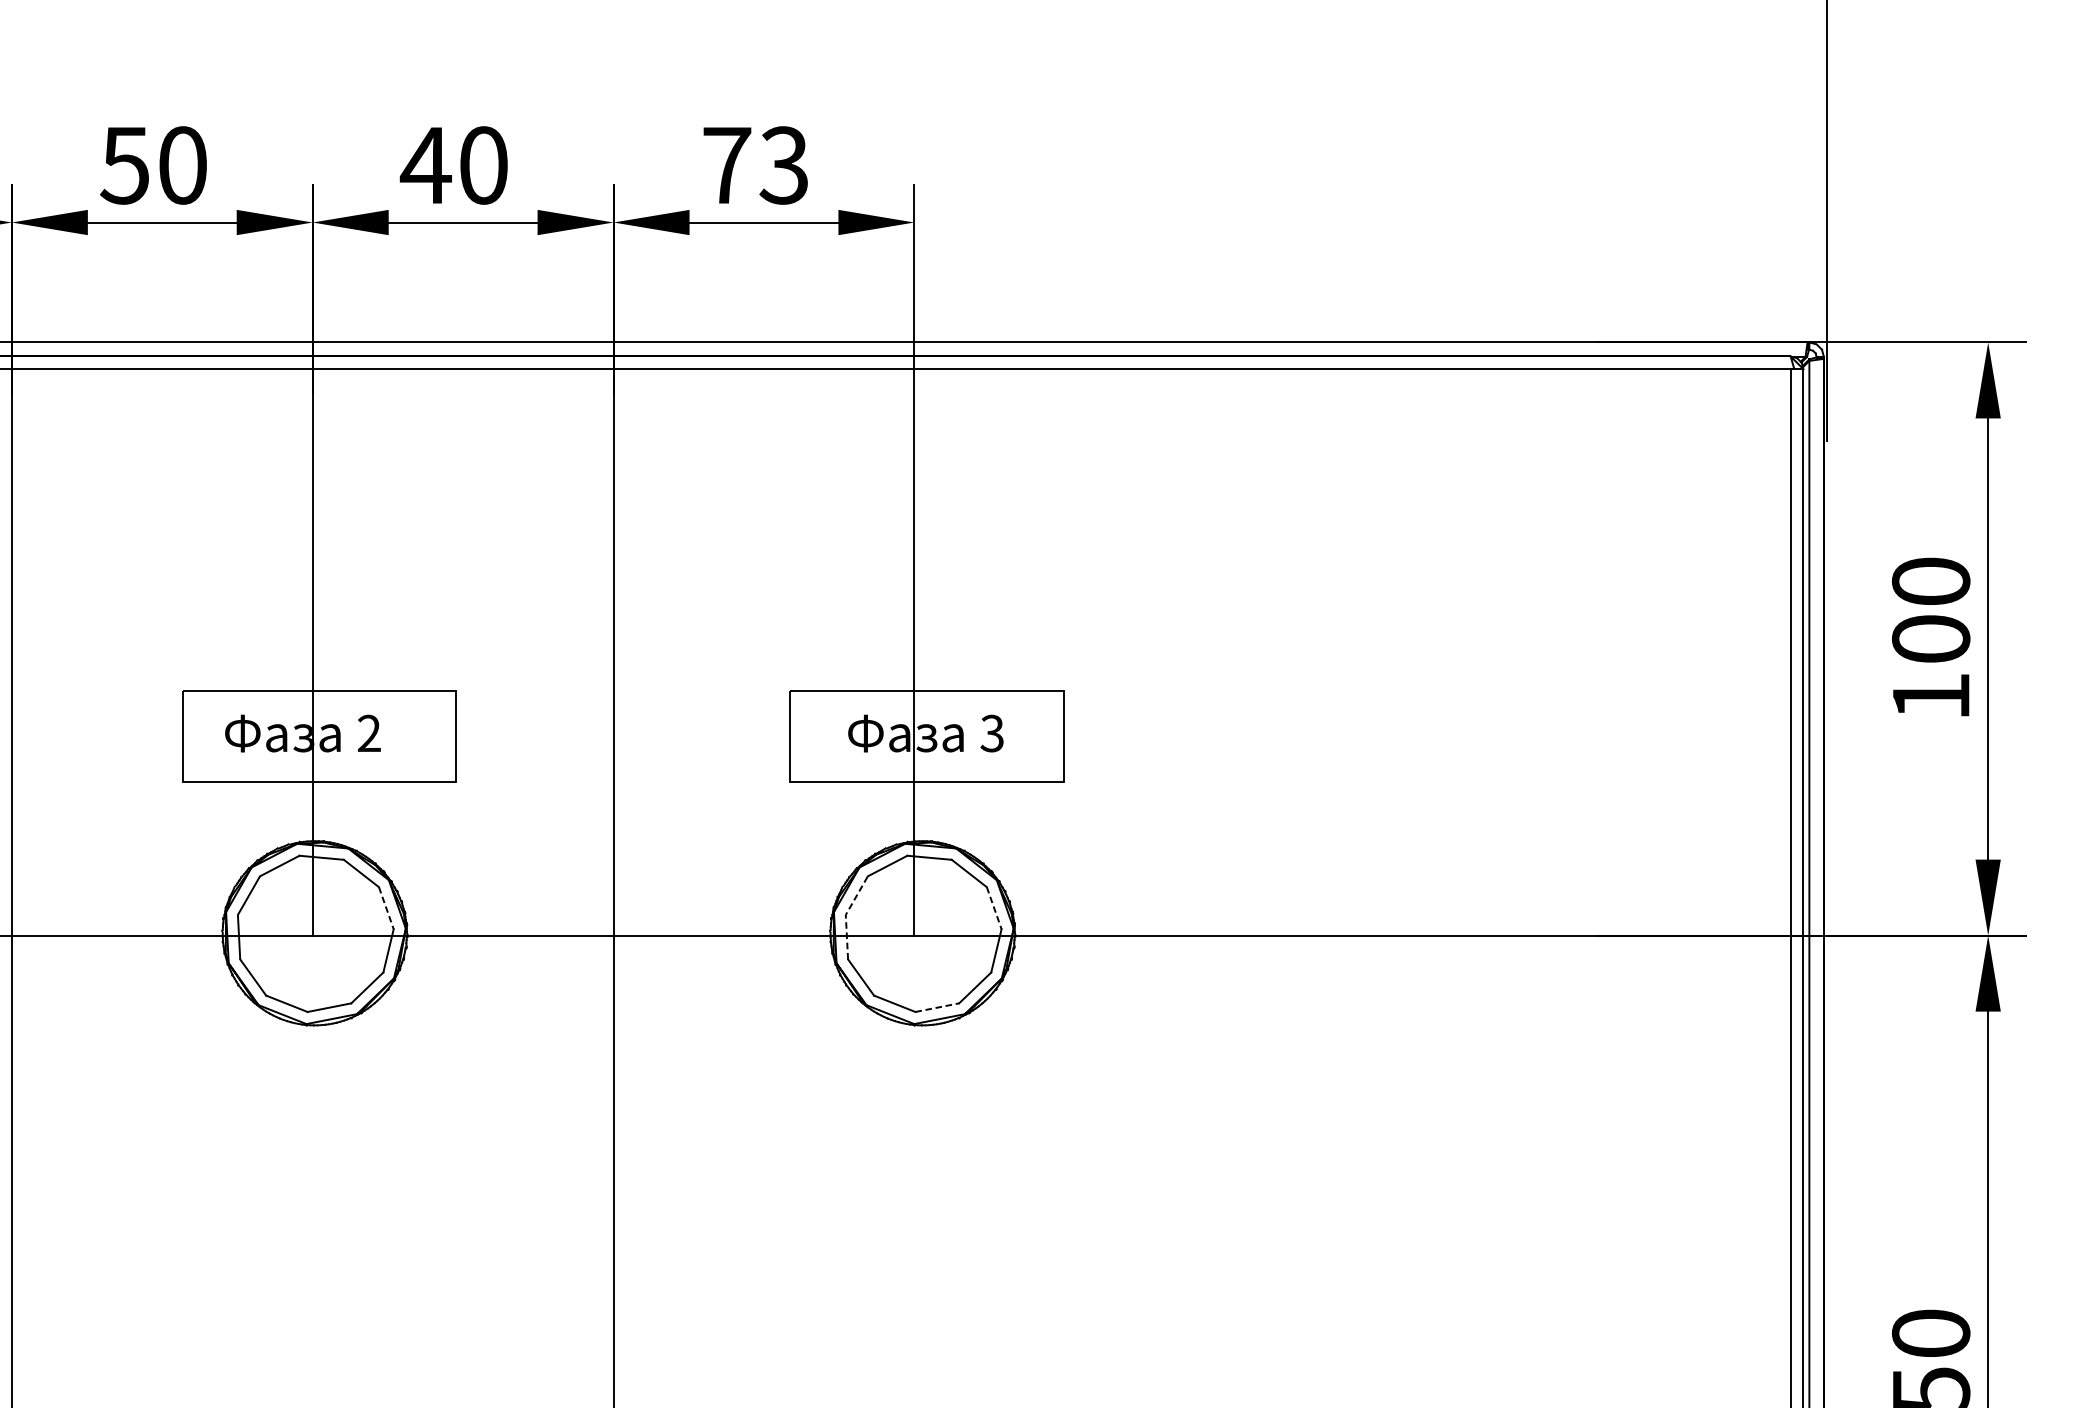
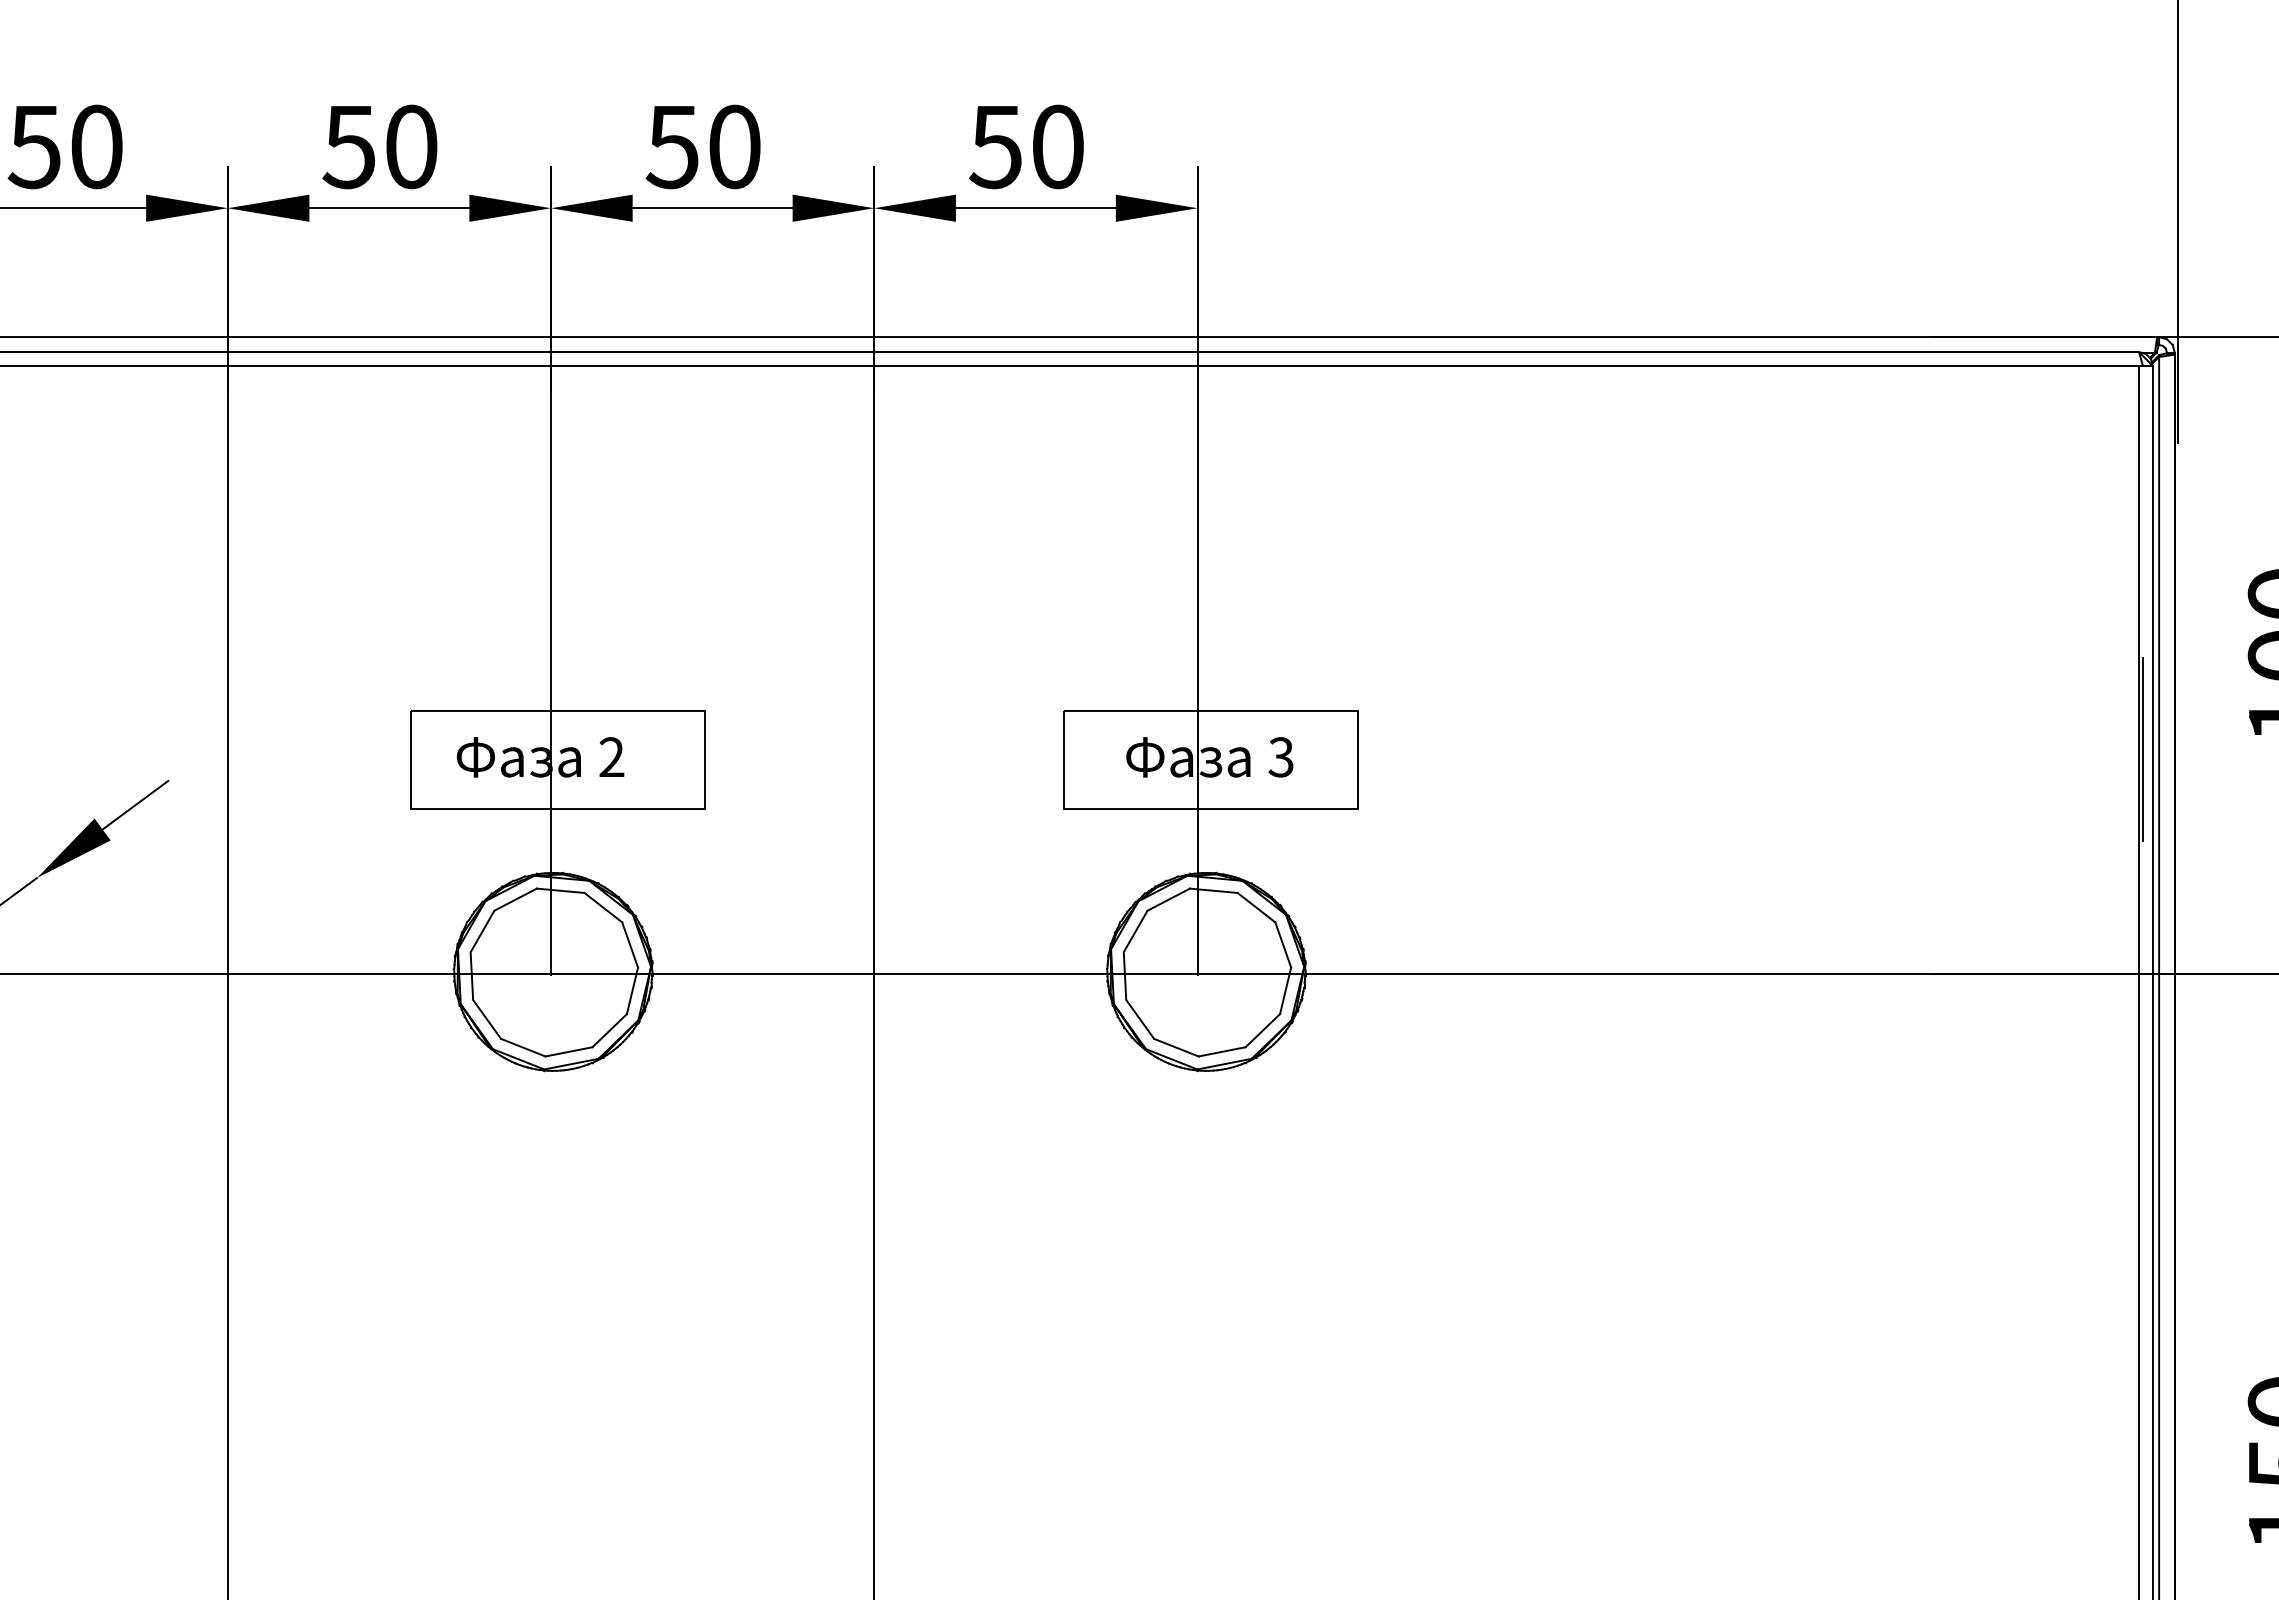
text: (425, 165) -> (672, 147), 40 -> 50
text: (754, 165) -> (1025, 146), 73 -> 50
line: (1793, 725) -> (2142, 748), added
line: (386, 907) -> (630, 944), dashed -> solid
line: (994, 907) -> (1283, 944), dashed -> solid
line: (845, 915) -> (1123, 952), dashed -> solid
line: (937, 1007) -> (1222, 1051), dashed -> solid

